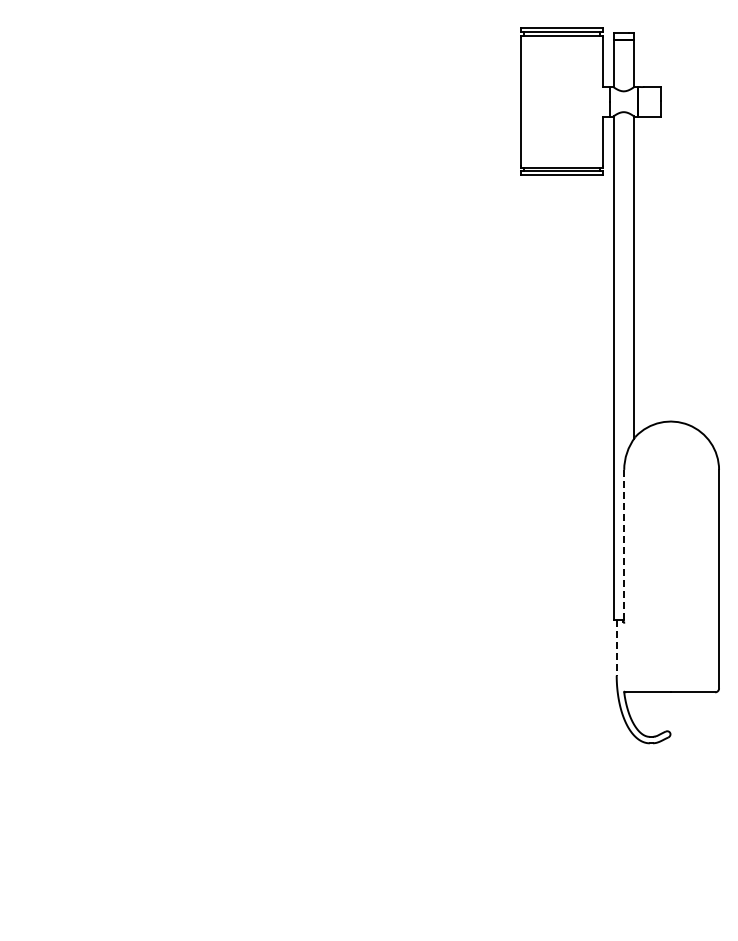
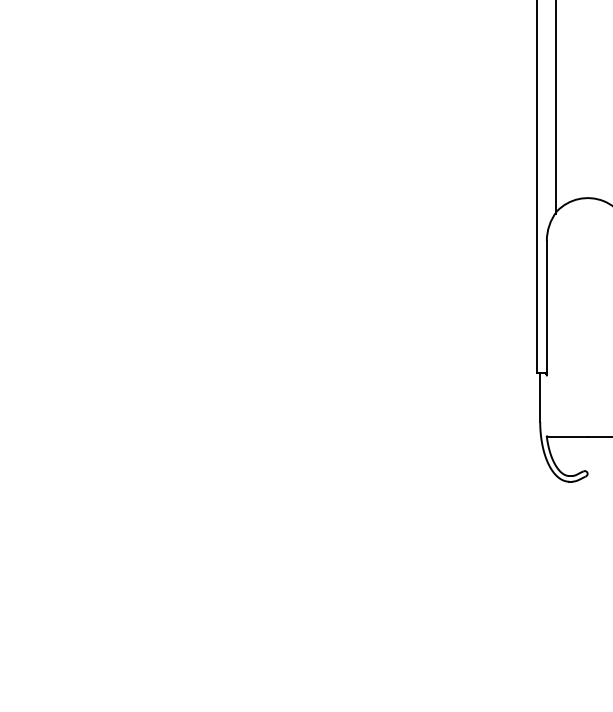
line: (624, 546) -> (547, 308), dashed -> solid
line: (616, 647) -> (540, 397), dashed -> solid

